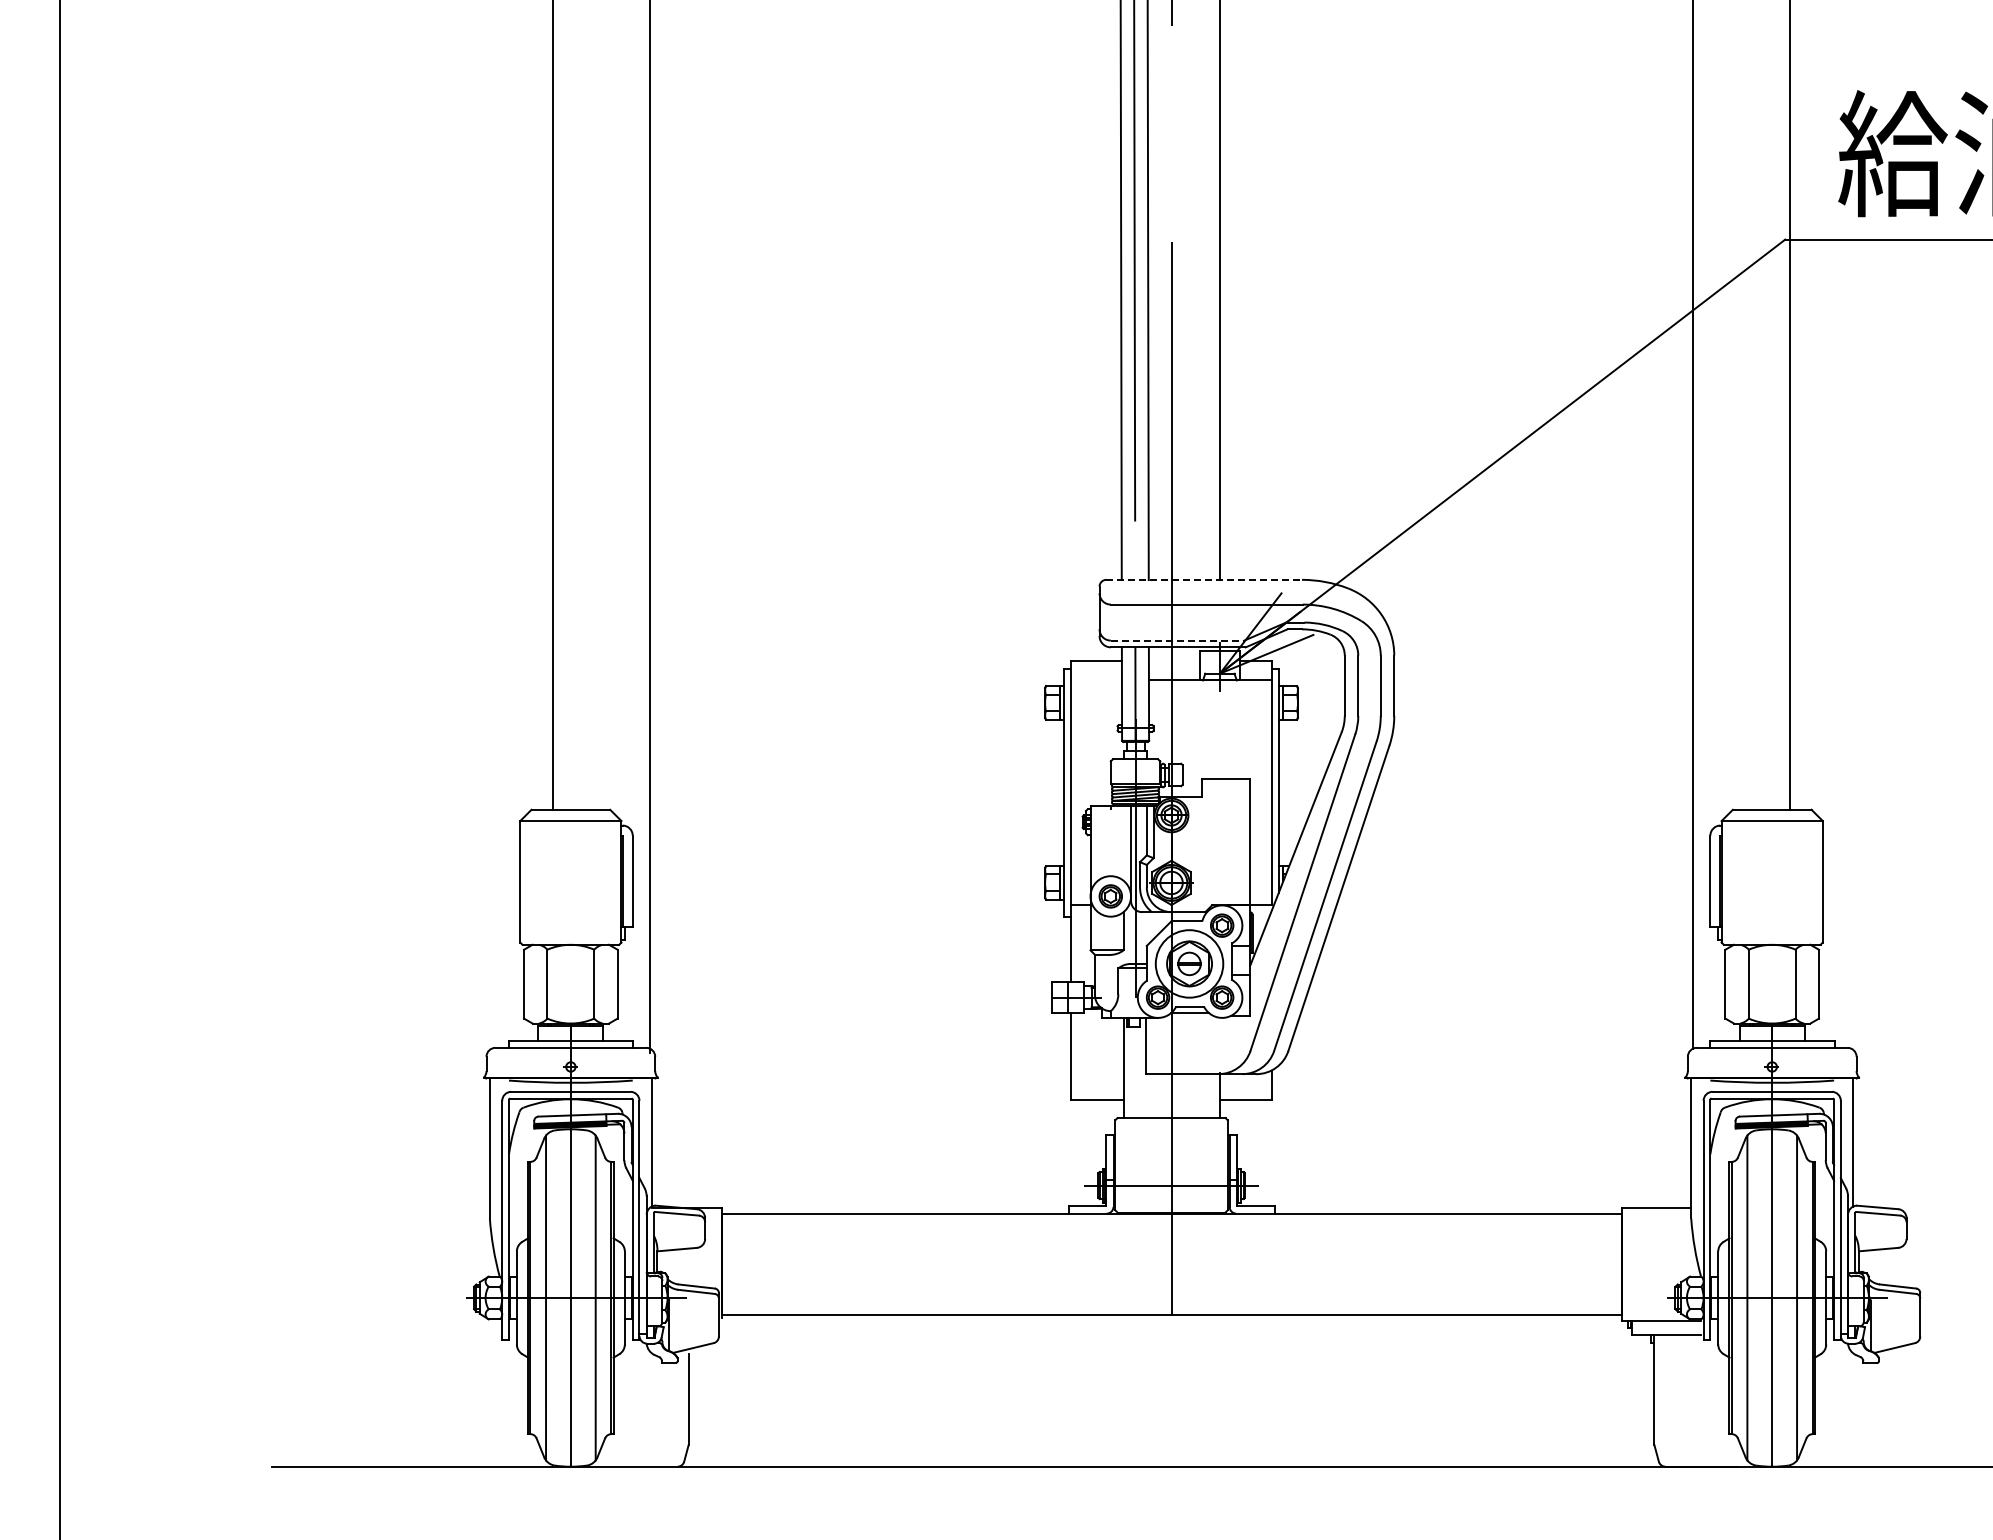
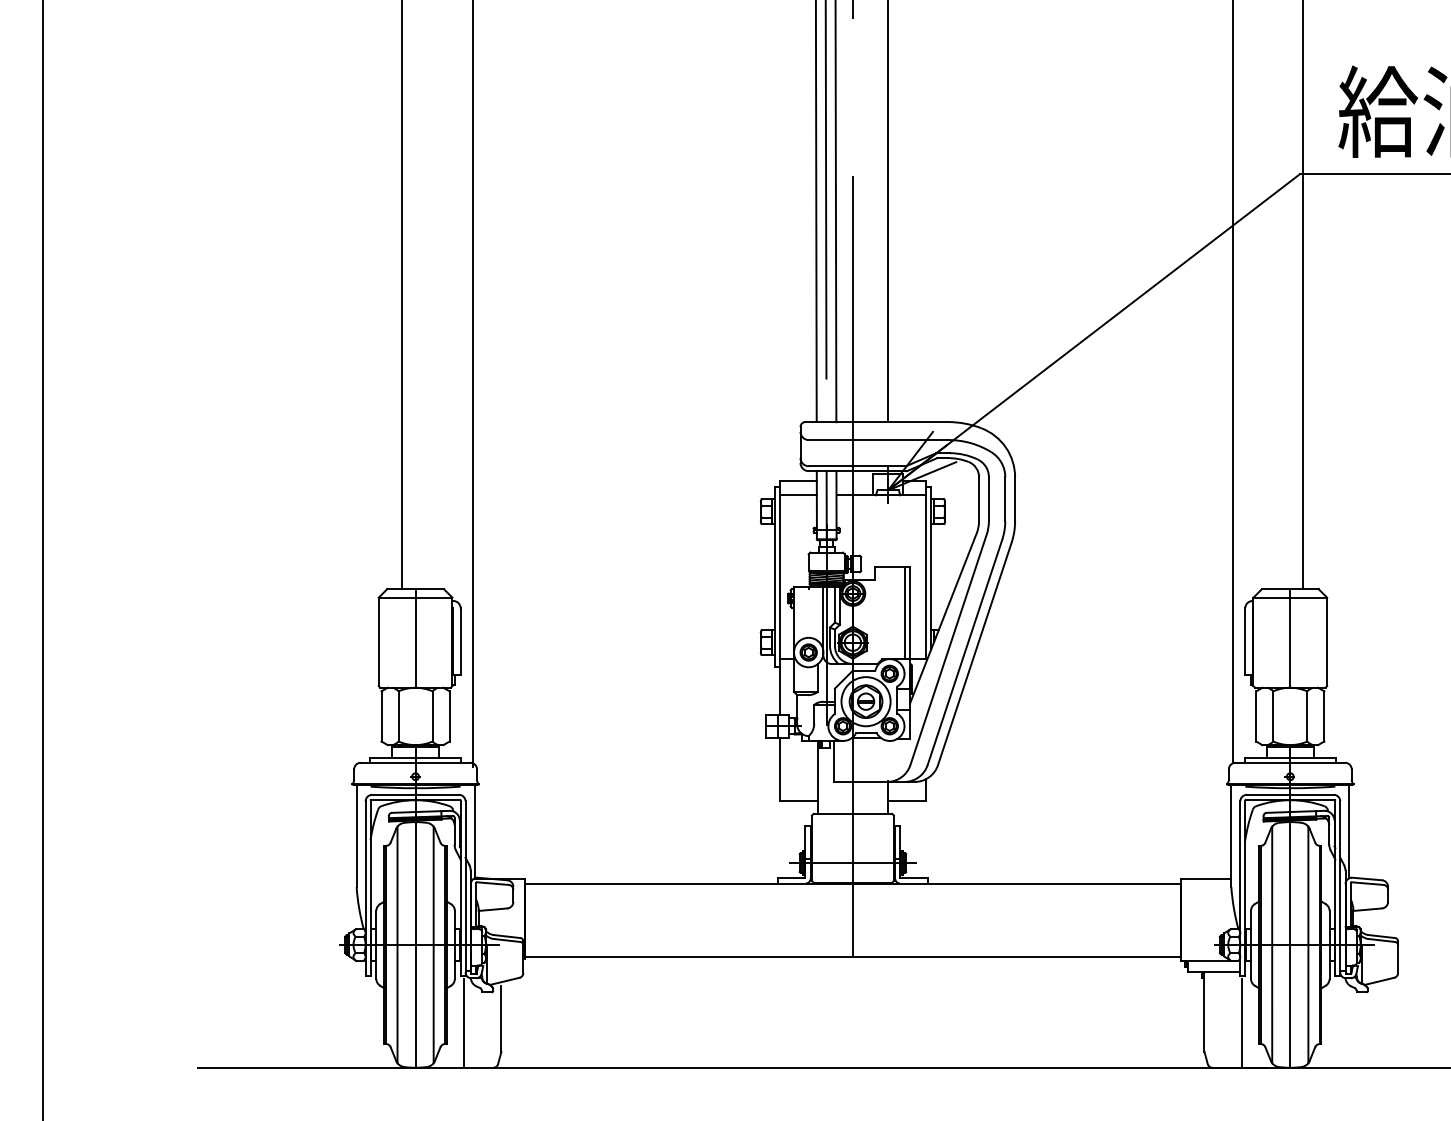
line: (1204, 579) -> (876, 421), dashed -> solid
line: (1177, 640) -> (857, 466), dashed -> solid
line: (1096, 680) -> (798, 495), added
line: (1243, 842) -> (905, 613), added
line: (570, 876) -> (415, 638), added
line: (1772, 876) -> (1290, 638), added
line: (637, 1404) -> (464, 1022), added
line: (1705, 1404) -> (1241, 1022), added

